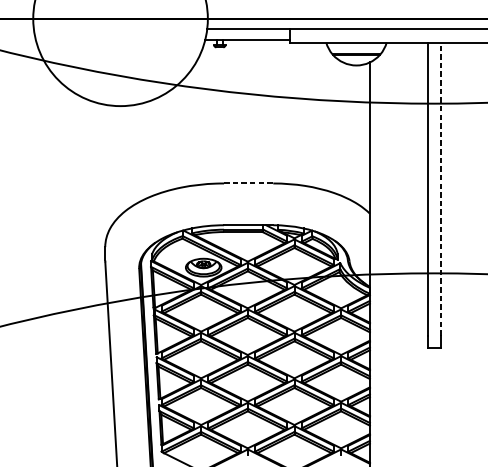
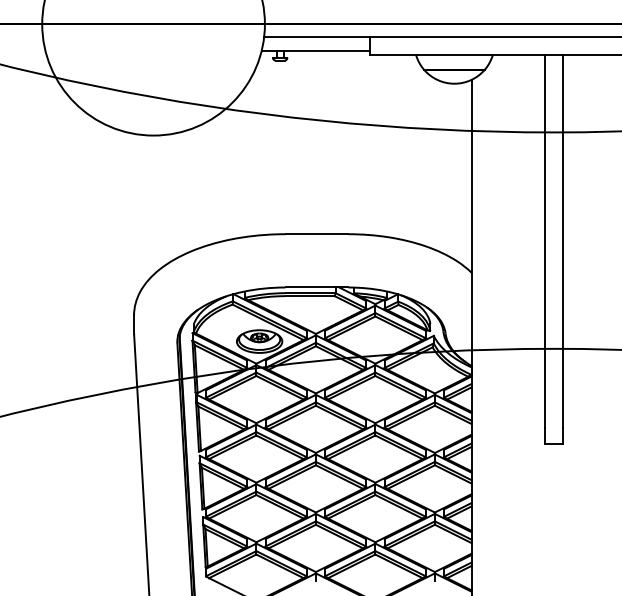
line: (249, 183) -> (317, 234), dashed -> solid
line: (441, 189) -> (562, 241), dashed -> solid

